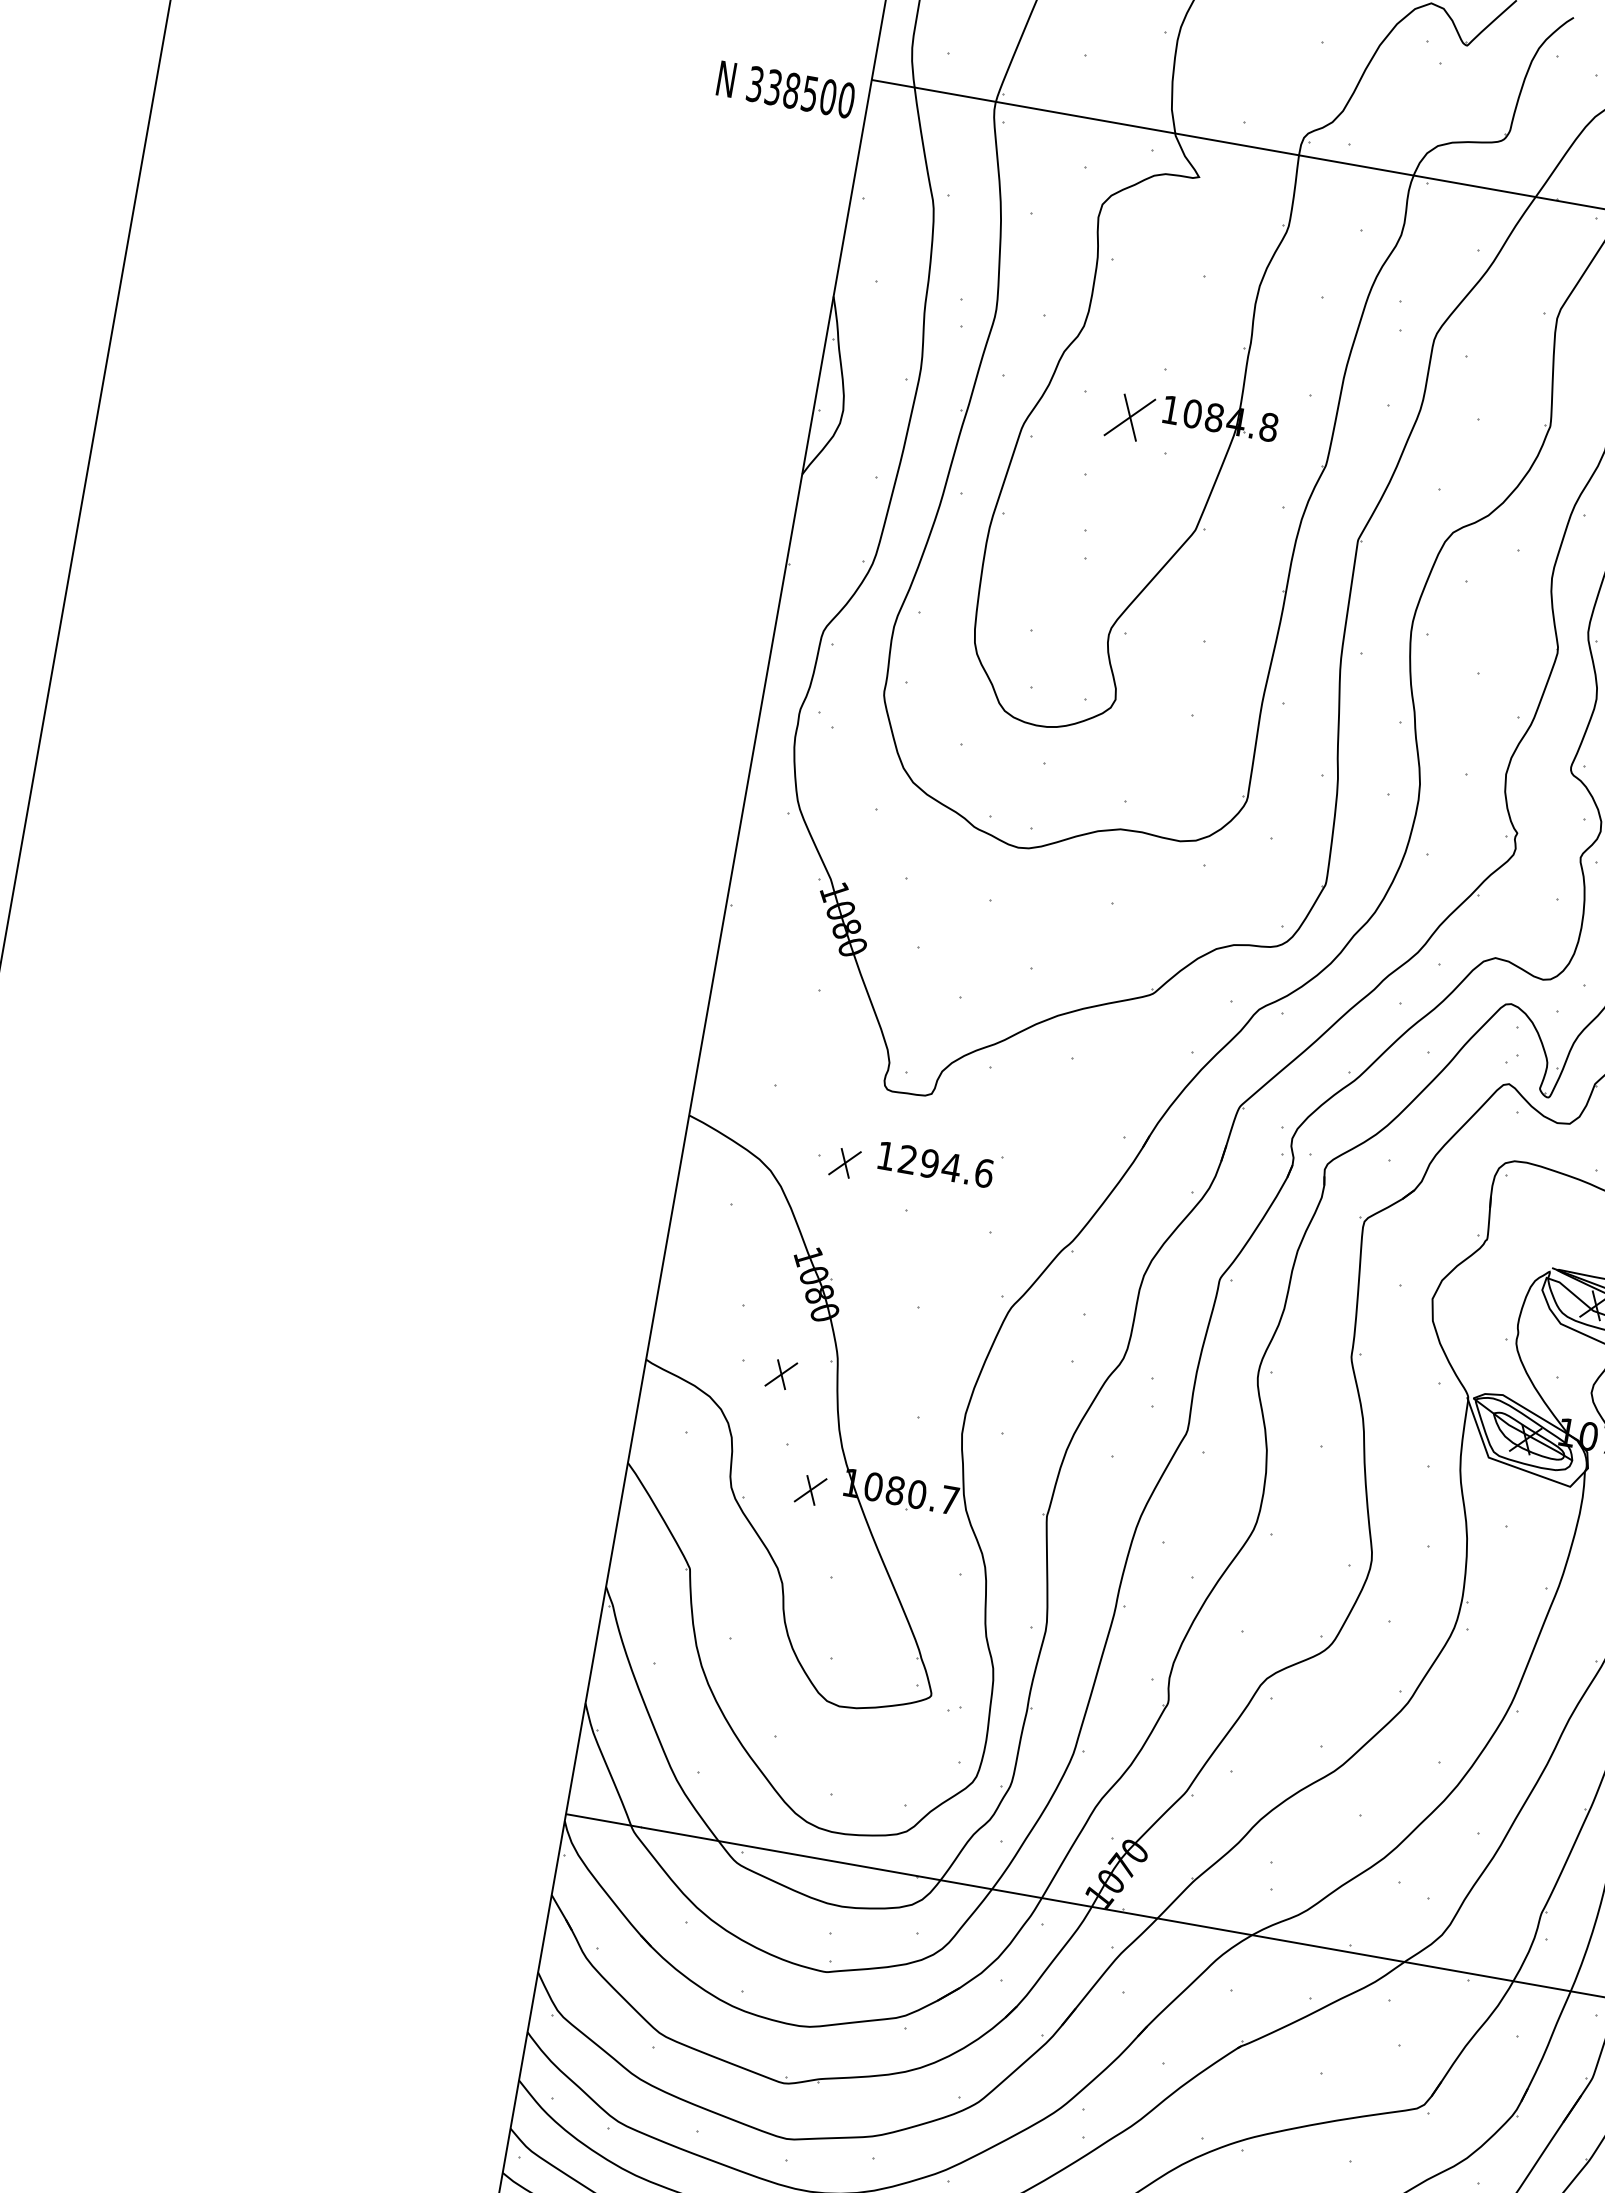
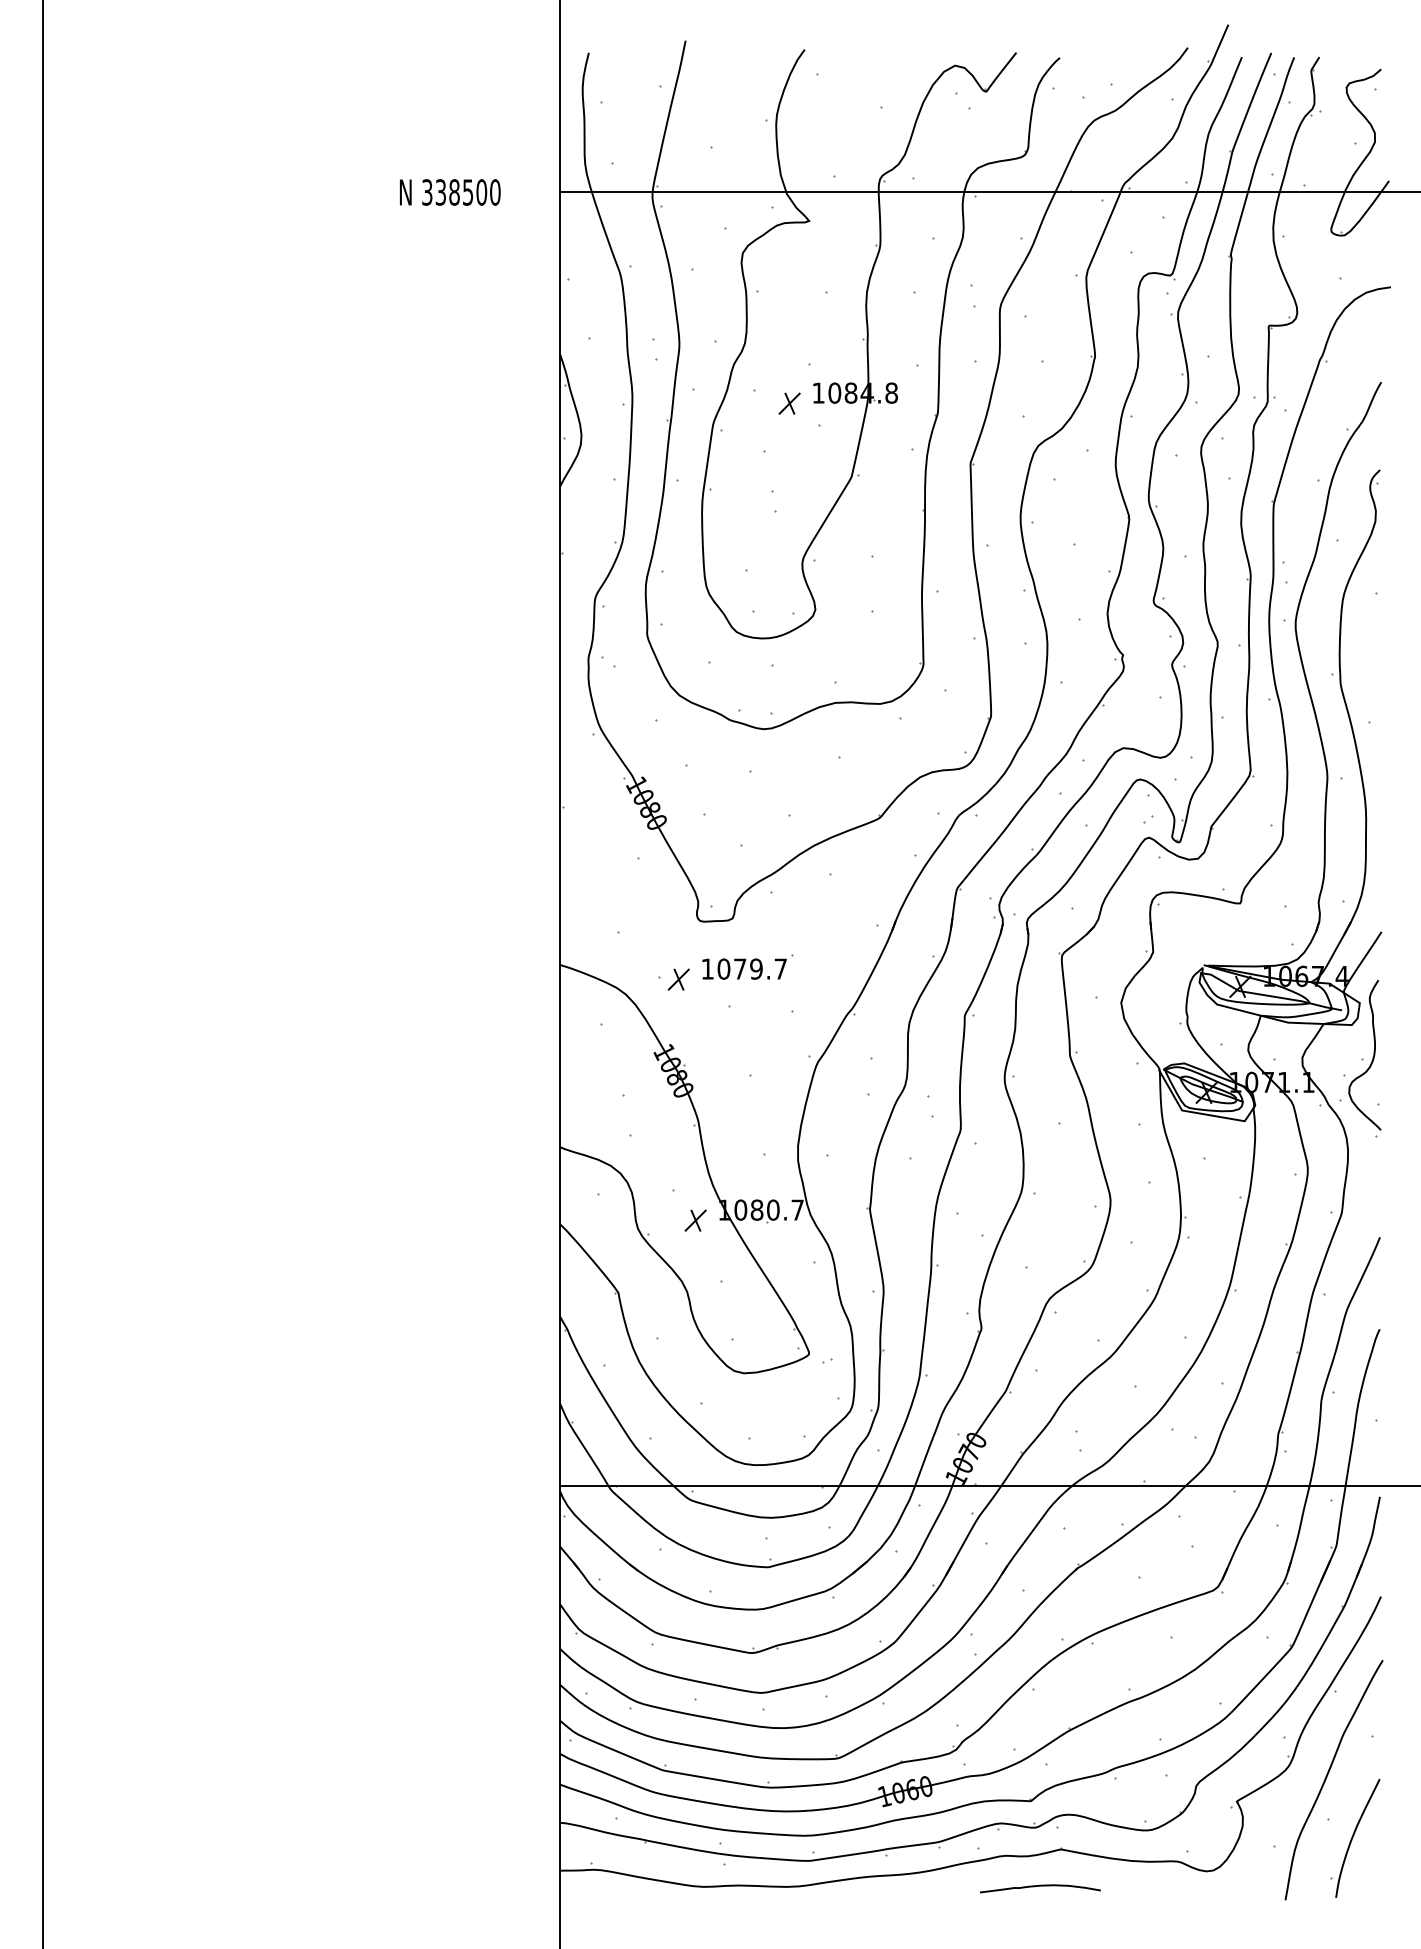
text: (786, 89) -> (450, 192), moved
part: (1129, 417) -> (789, 403), size x0.62
text: (946, 1165) -> (752, 968), 1294.6 -> 1079.7
part: (781, 1374) -> (659, 1140), removed

